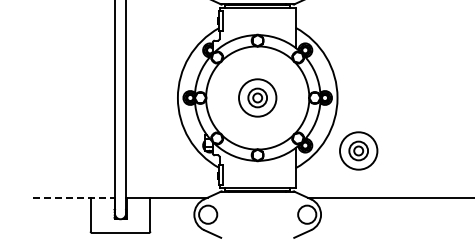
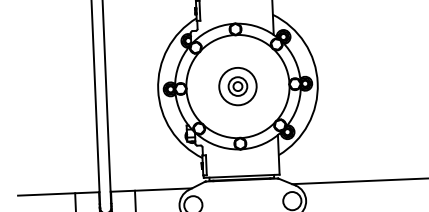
part: (358, 150) -> (340, 134), removed
line: (74, 197) -> (59, 193), dashed -> solid

